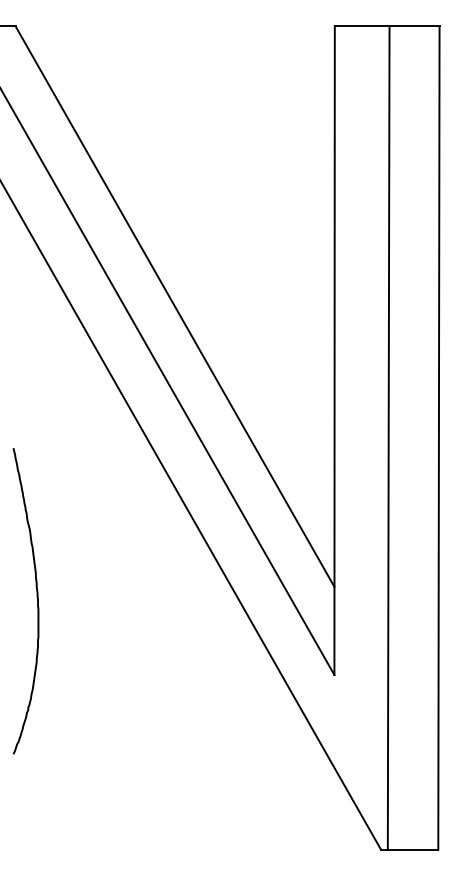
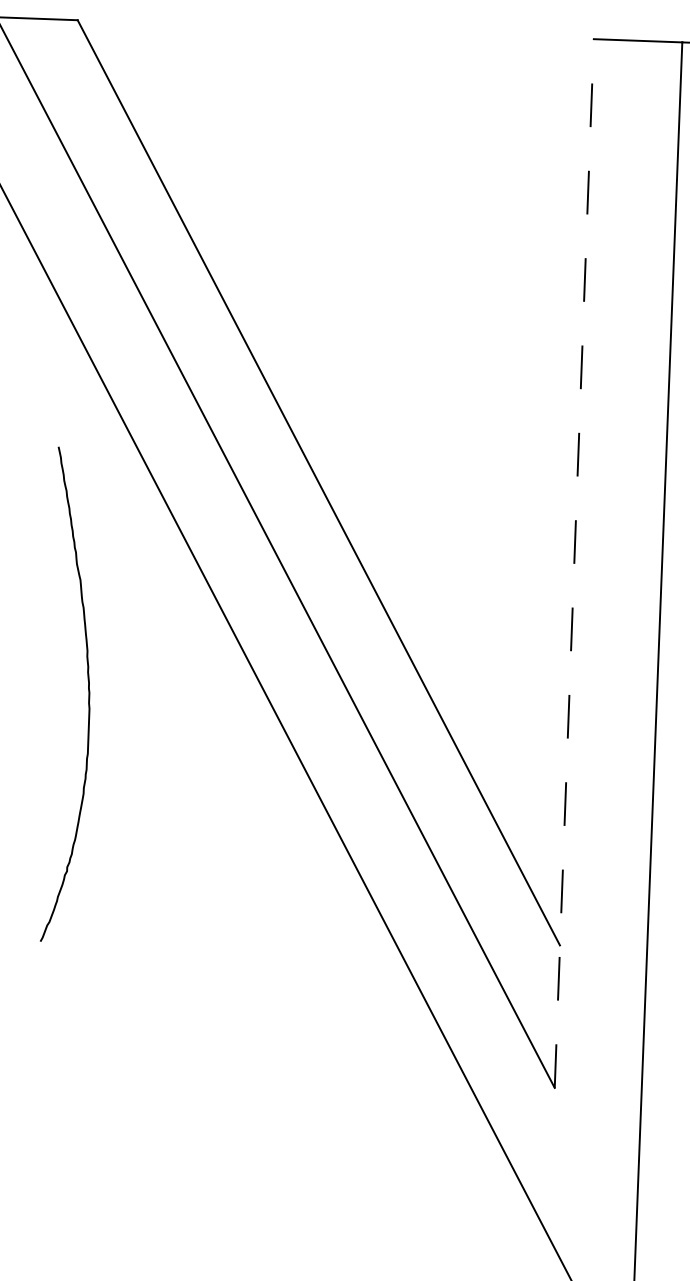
line: (334, 350) -> (574, 563), solid -> dashed
curve: (36, 597) -> (87, 689), moved

